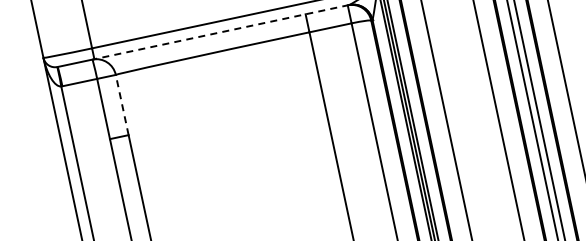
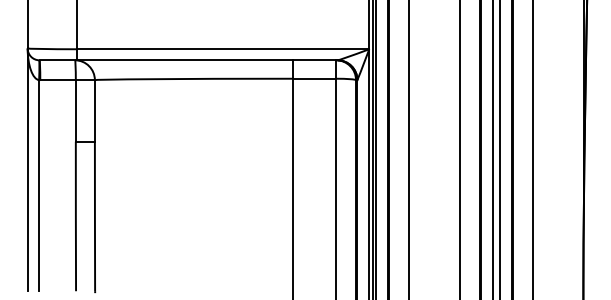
line: (220, 32) -> (206, 60), dashed -> solid
line: (121, 104) -> (94, 110), dashed -> solid

